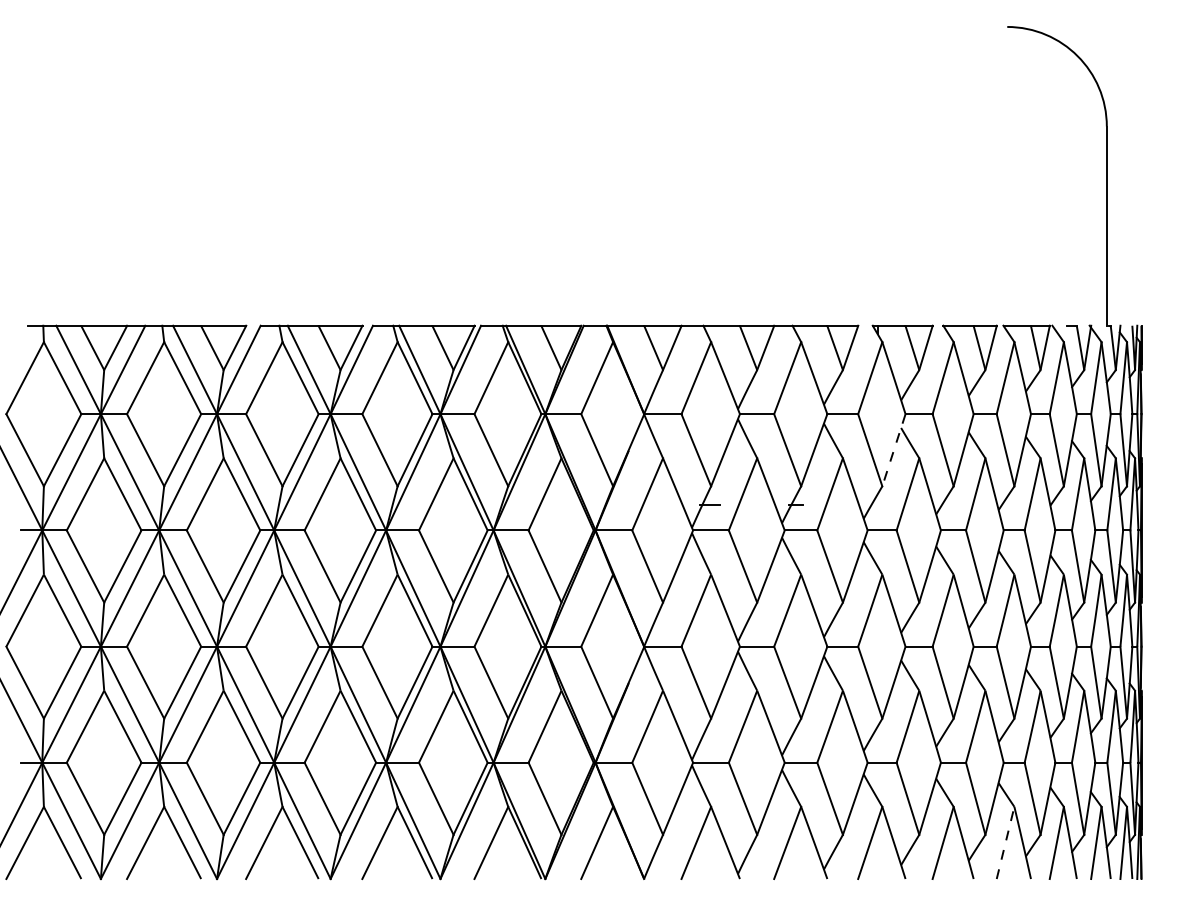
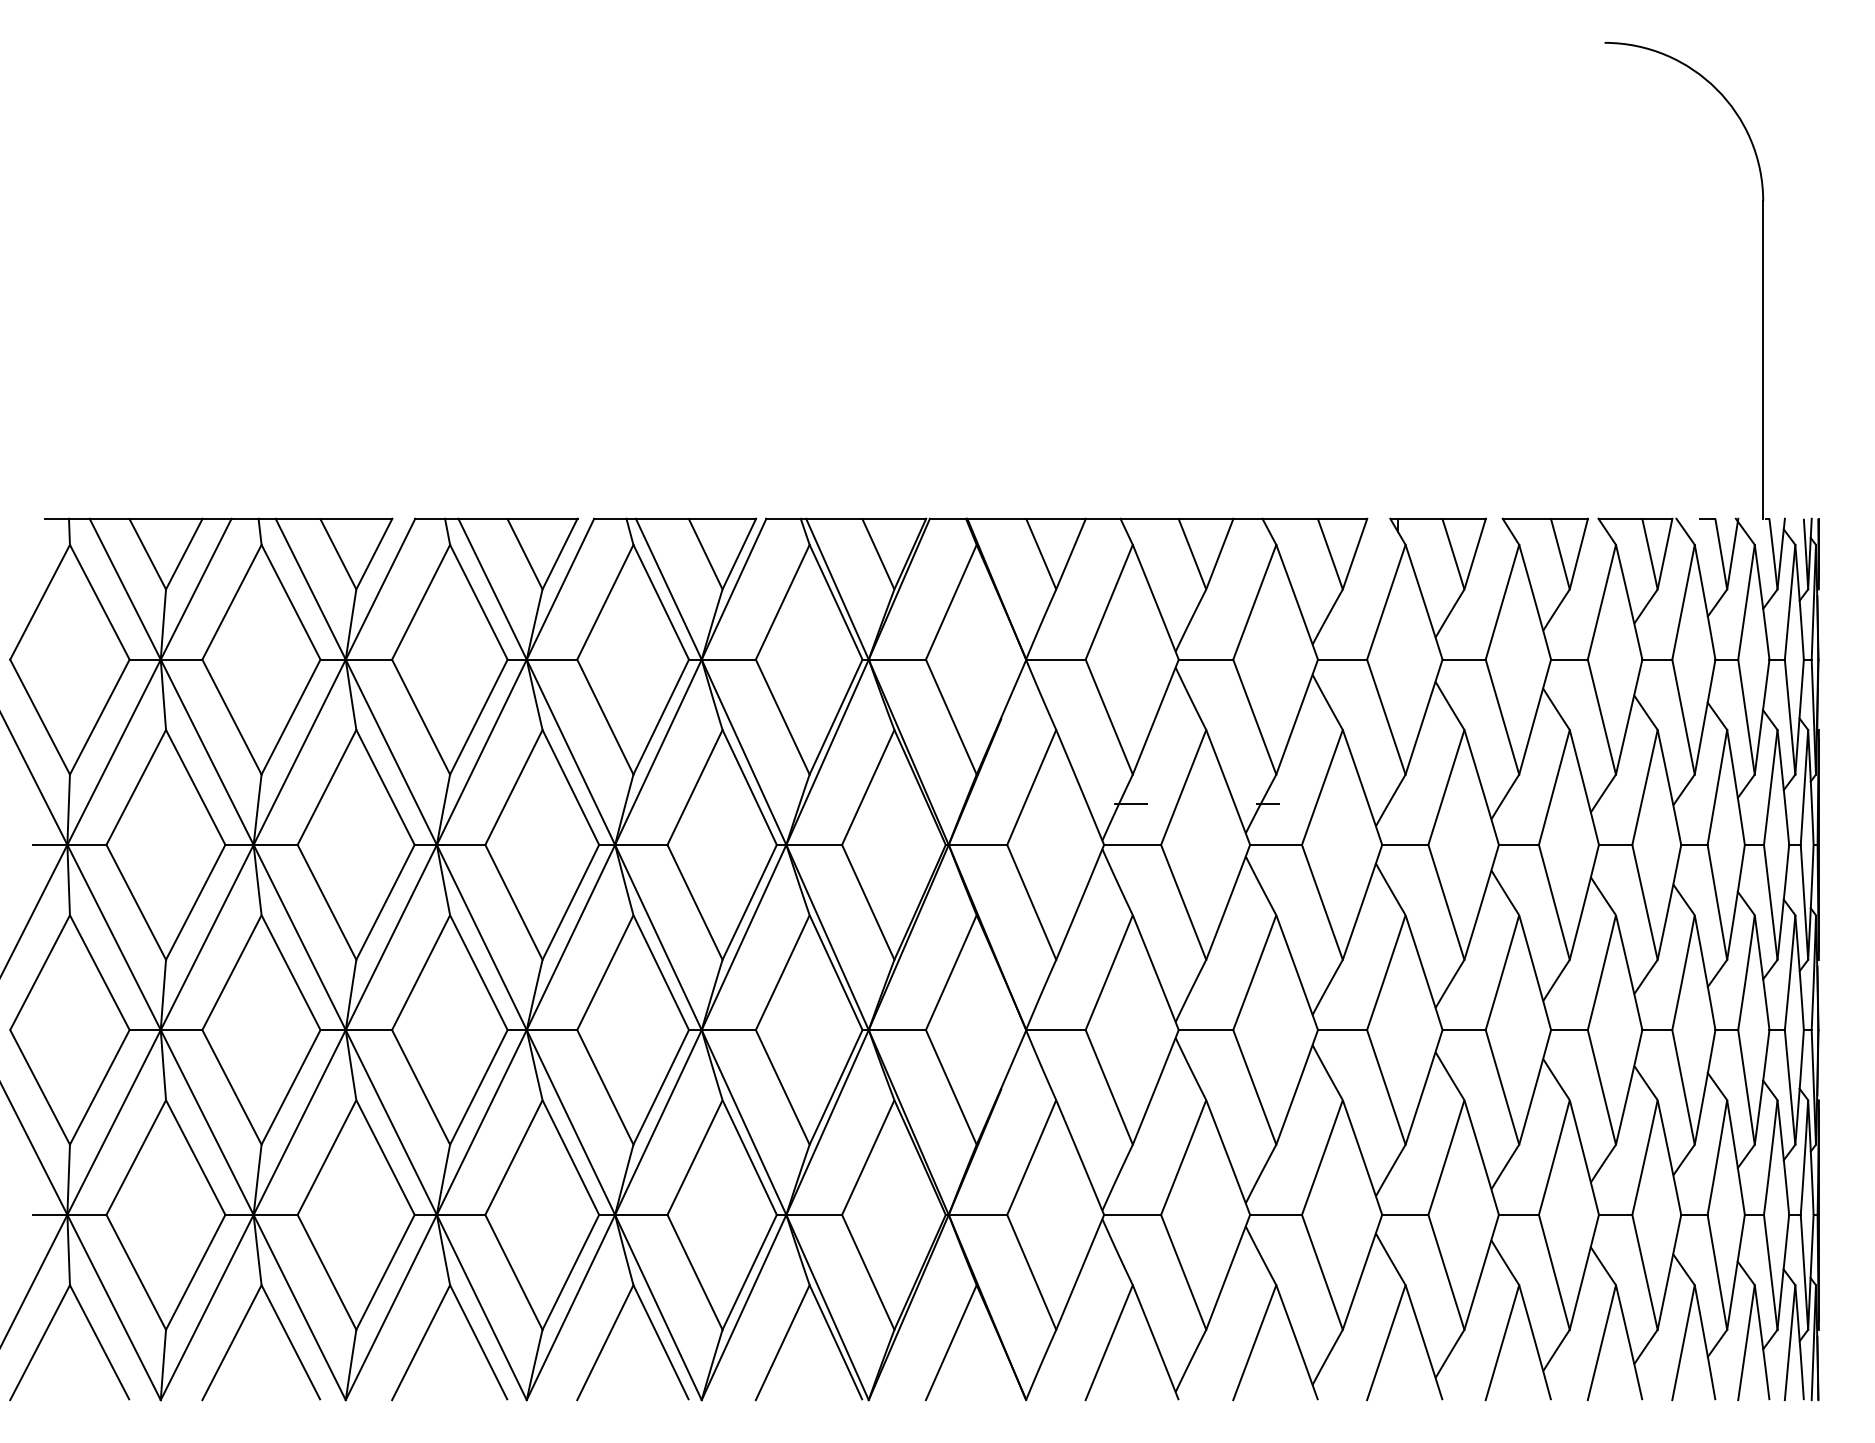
line: (893, 450) -> (1423, 717), dashed -> solid
line: (1005, 842) -> (1601, 1341), dashed -> solid

